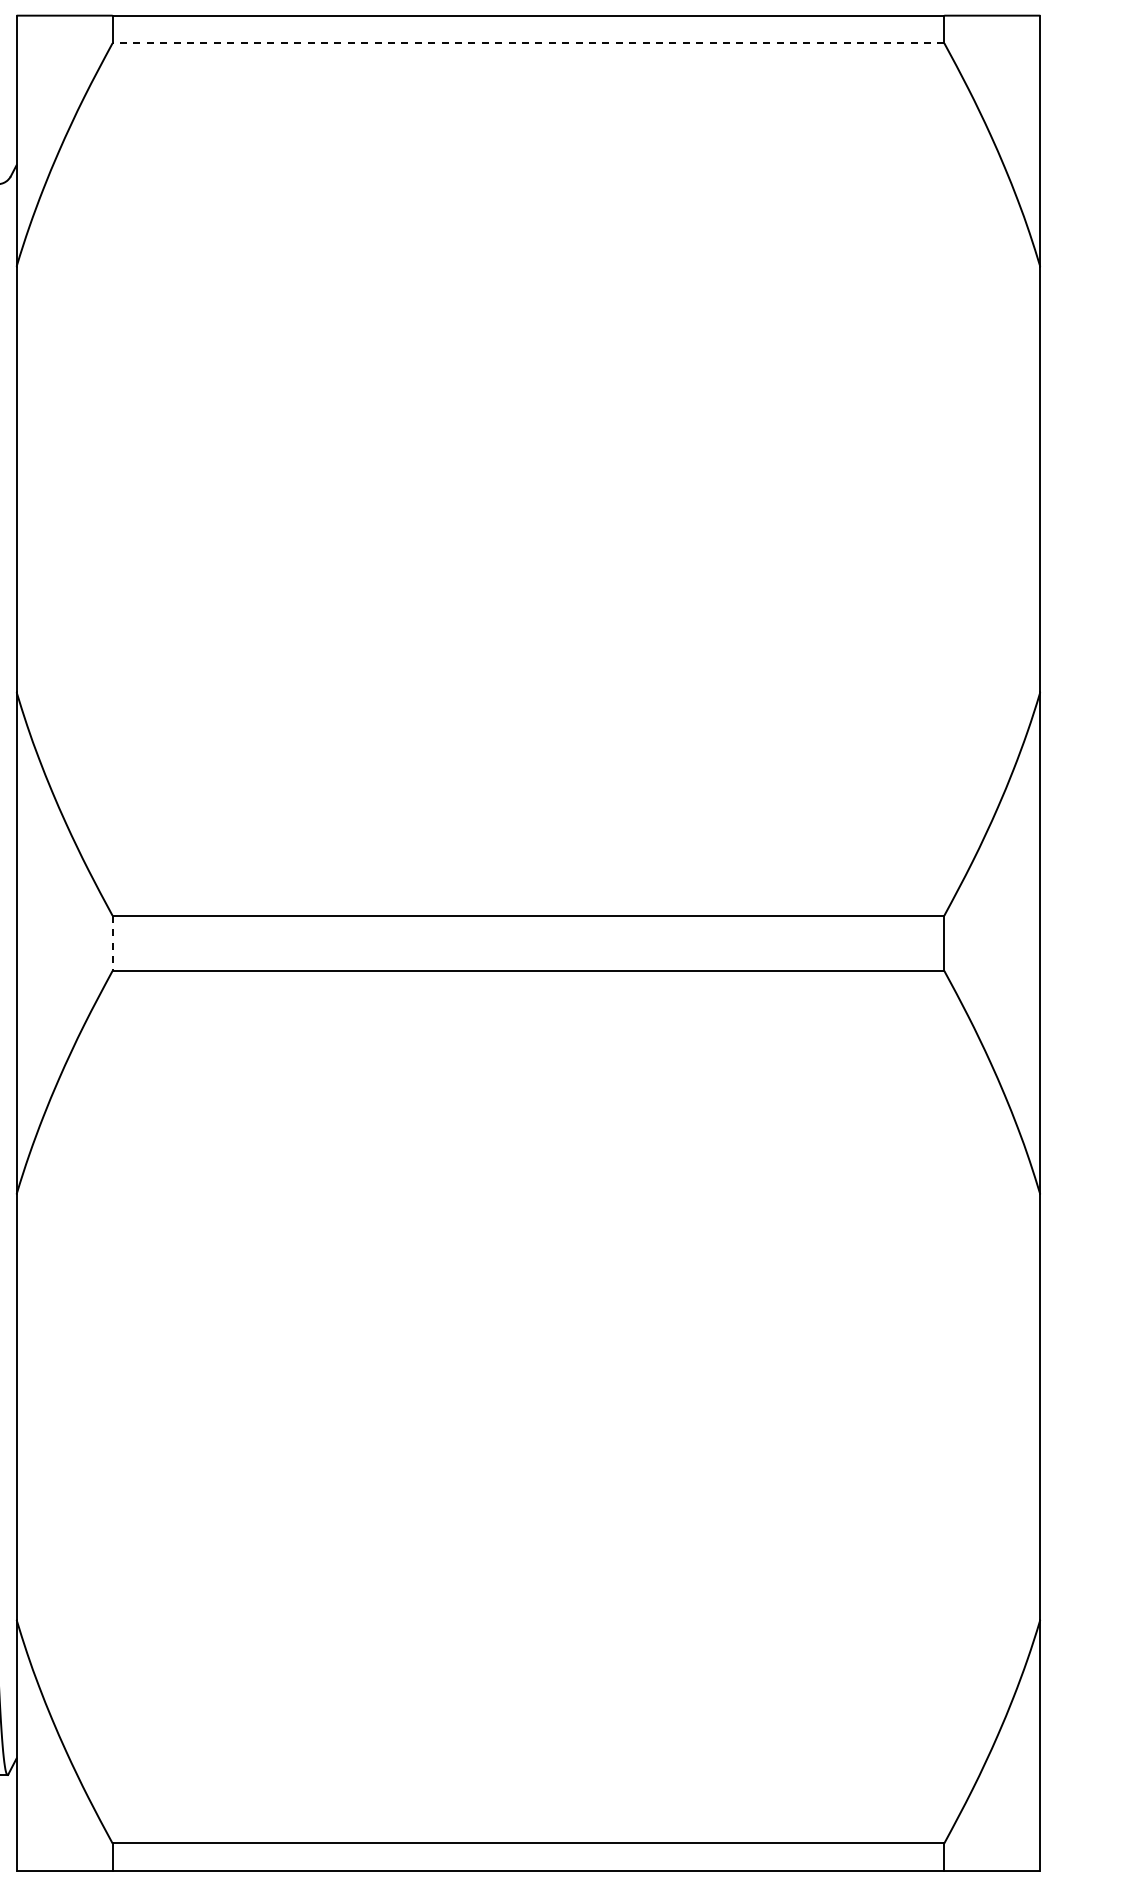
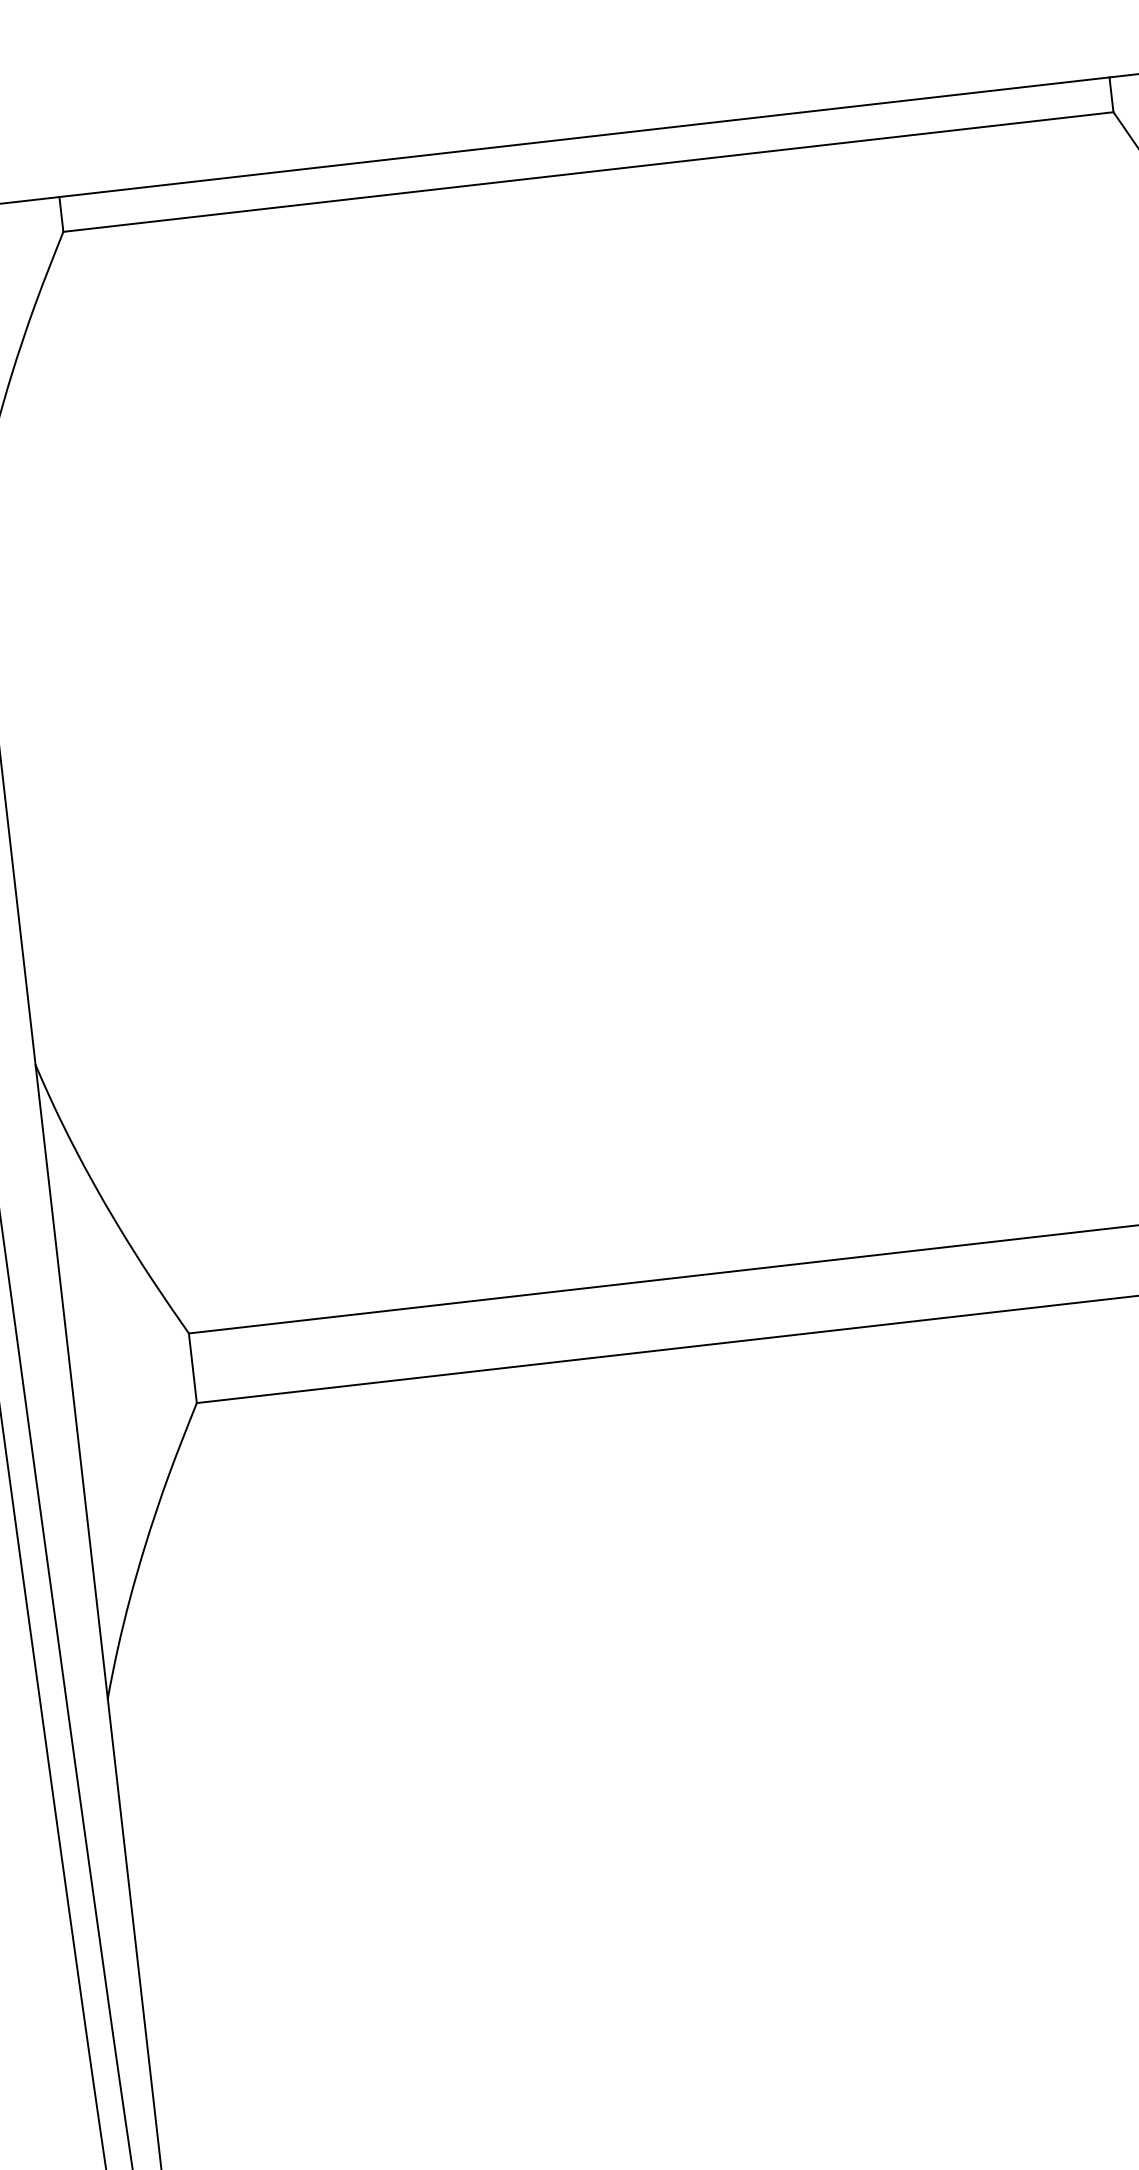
line: (528, 43) -> (588, 172), dashed -> solid
line: (112, 943) -> (192, 1368), dashed -> solid

